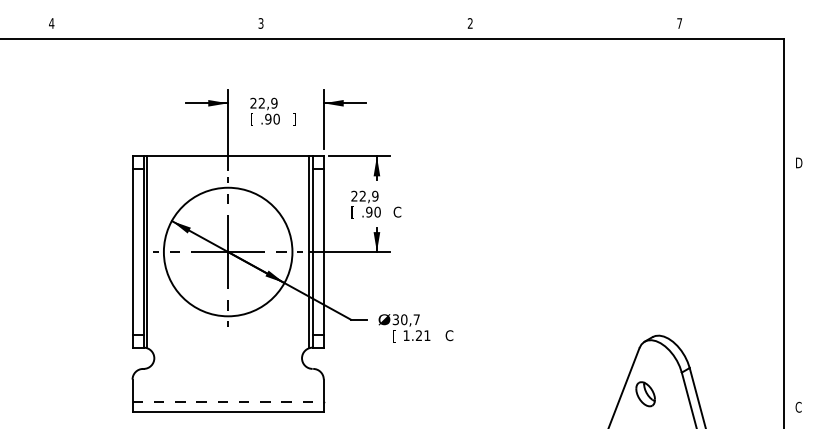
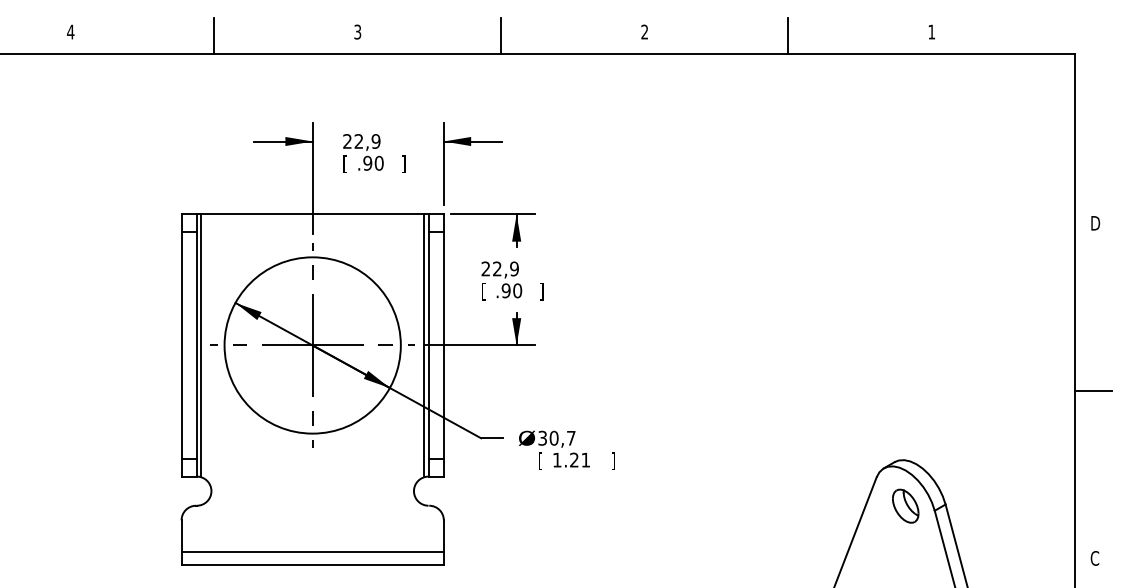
text: (679, 23) -> (931, 32), 7 -> 1
line: (156, 25) -> (214, 34), added
line: (365, 25) -> (501, 34), added
line: (575, 25) -> (788, 34), added
text: (397, 212) -> (544, 291), C -> ]
line: (797, 285) -> (1093, 391), added
text: (449, 336) -> (616, 461), C -> ]
part: (645, 394) -> (905, 506), moved
line: (228, 402) -> (313, 551), dashed -> solid

